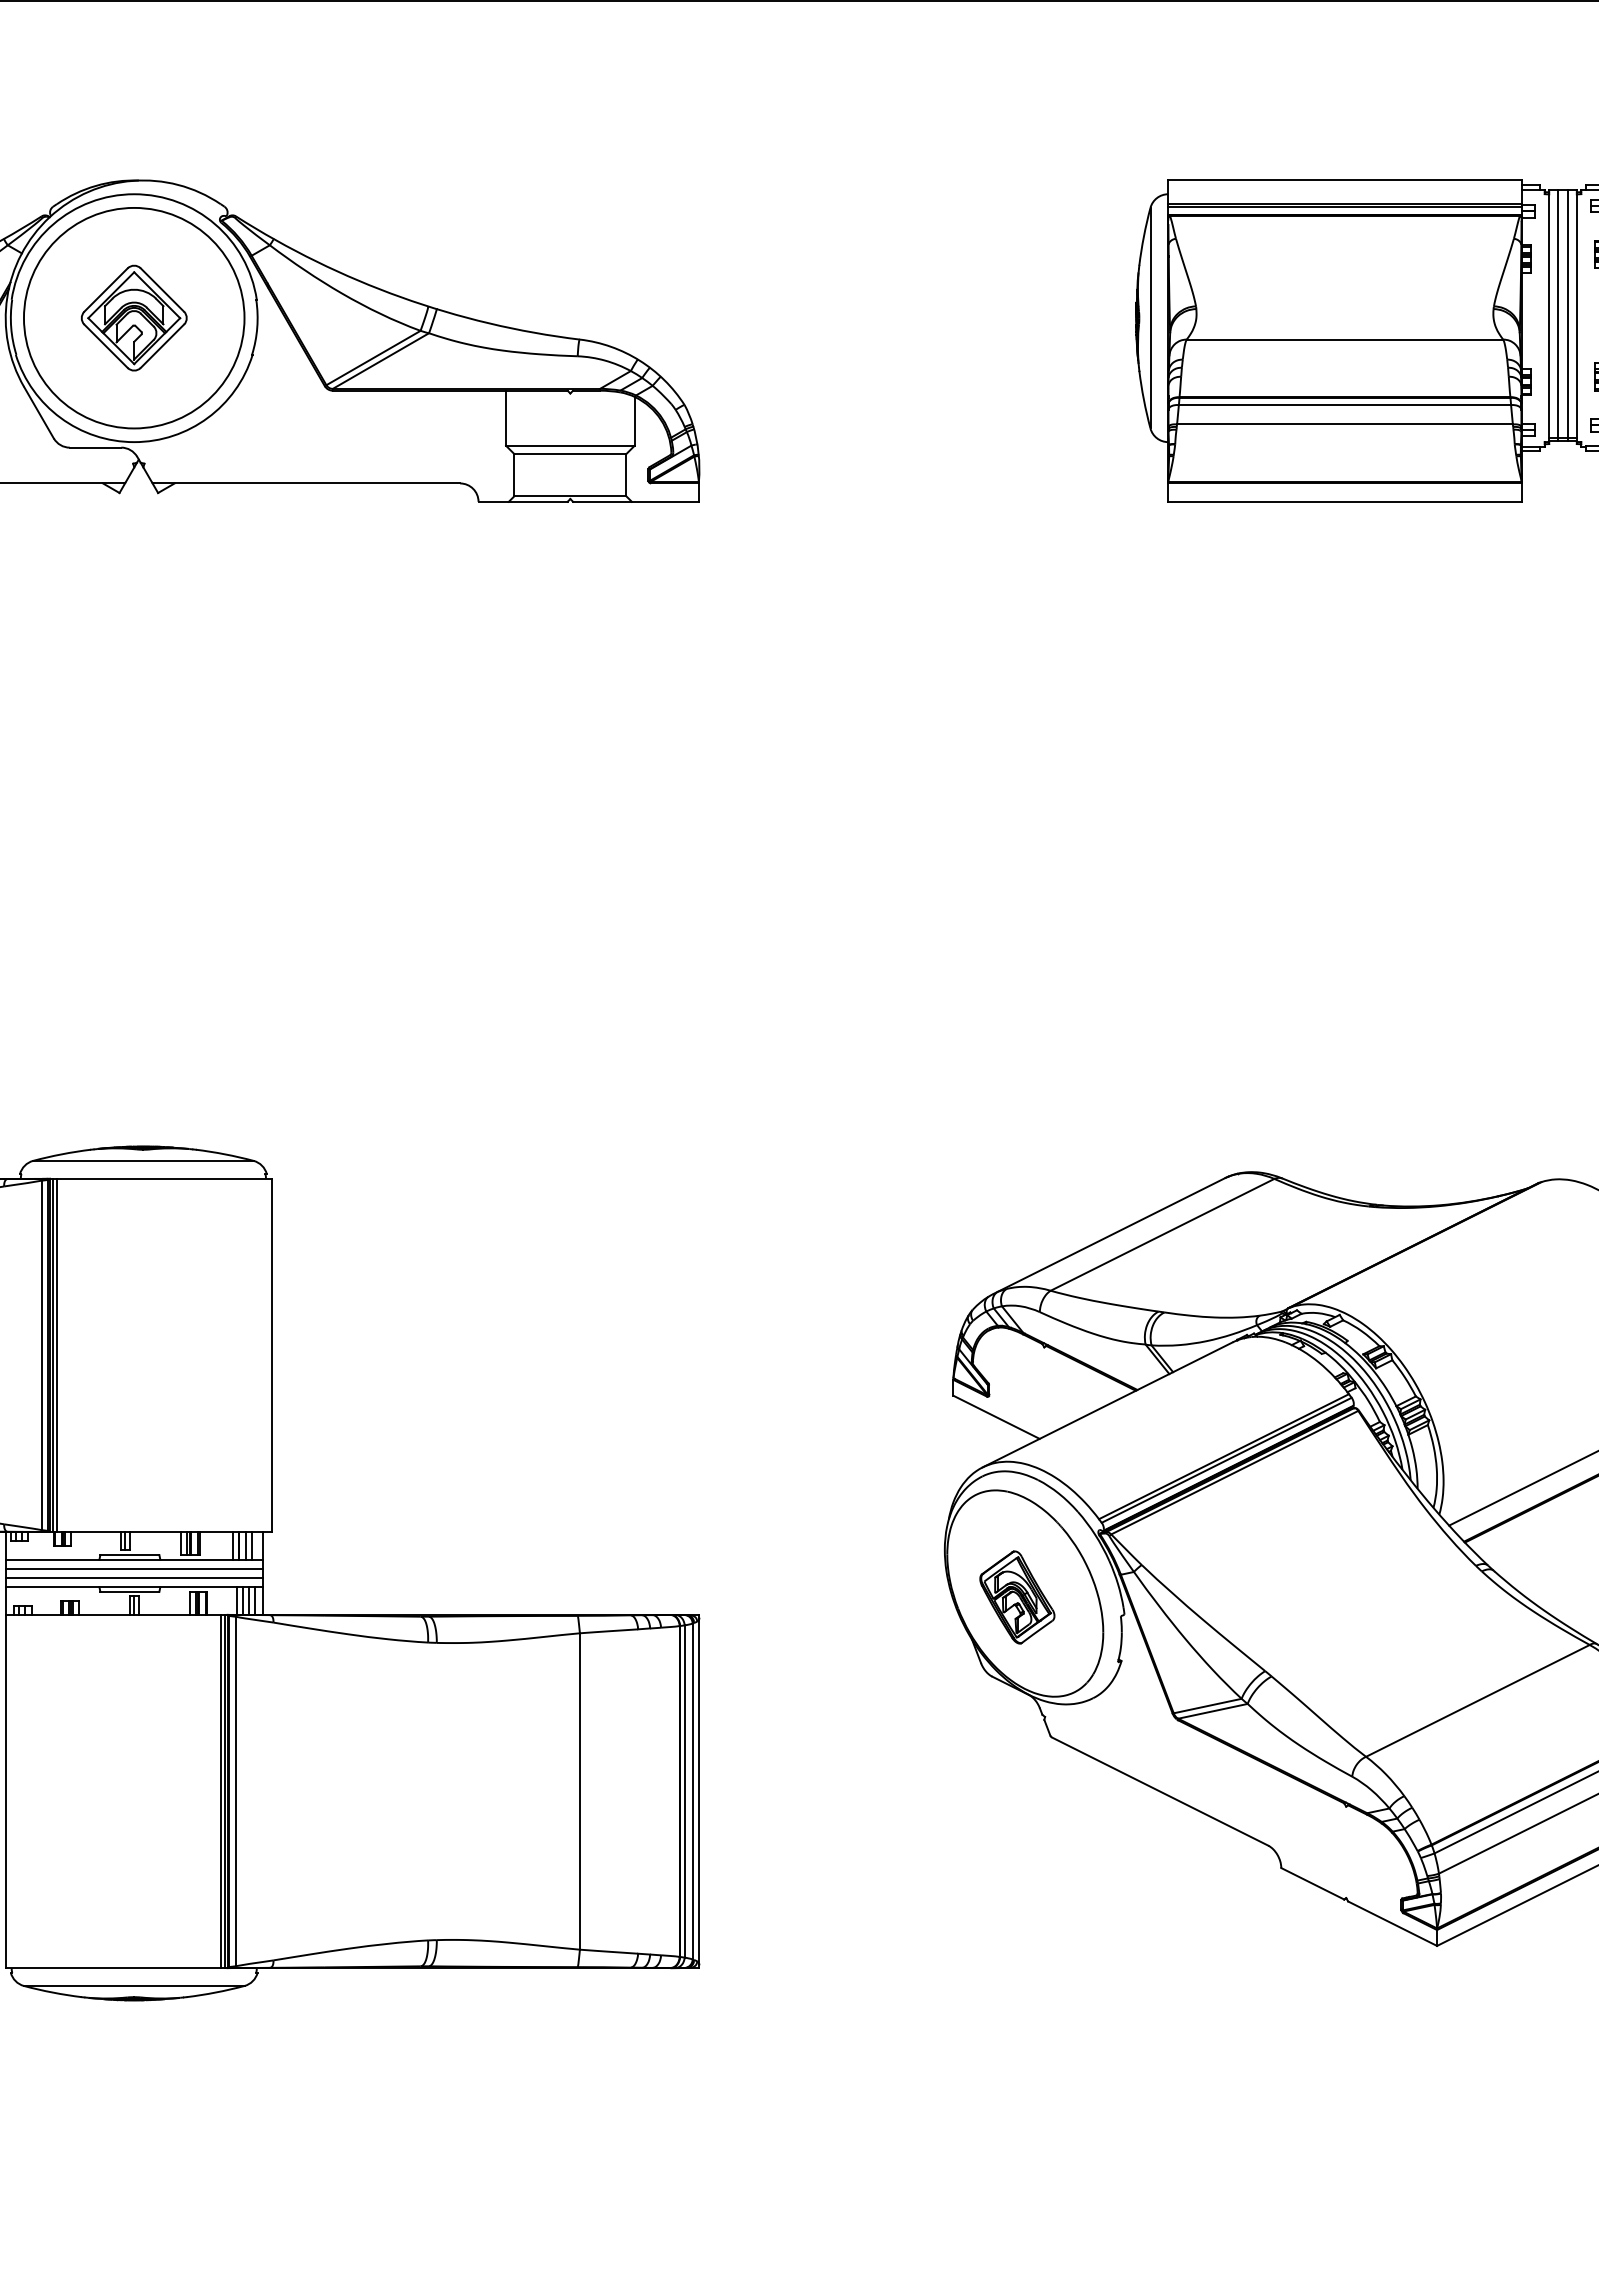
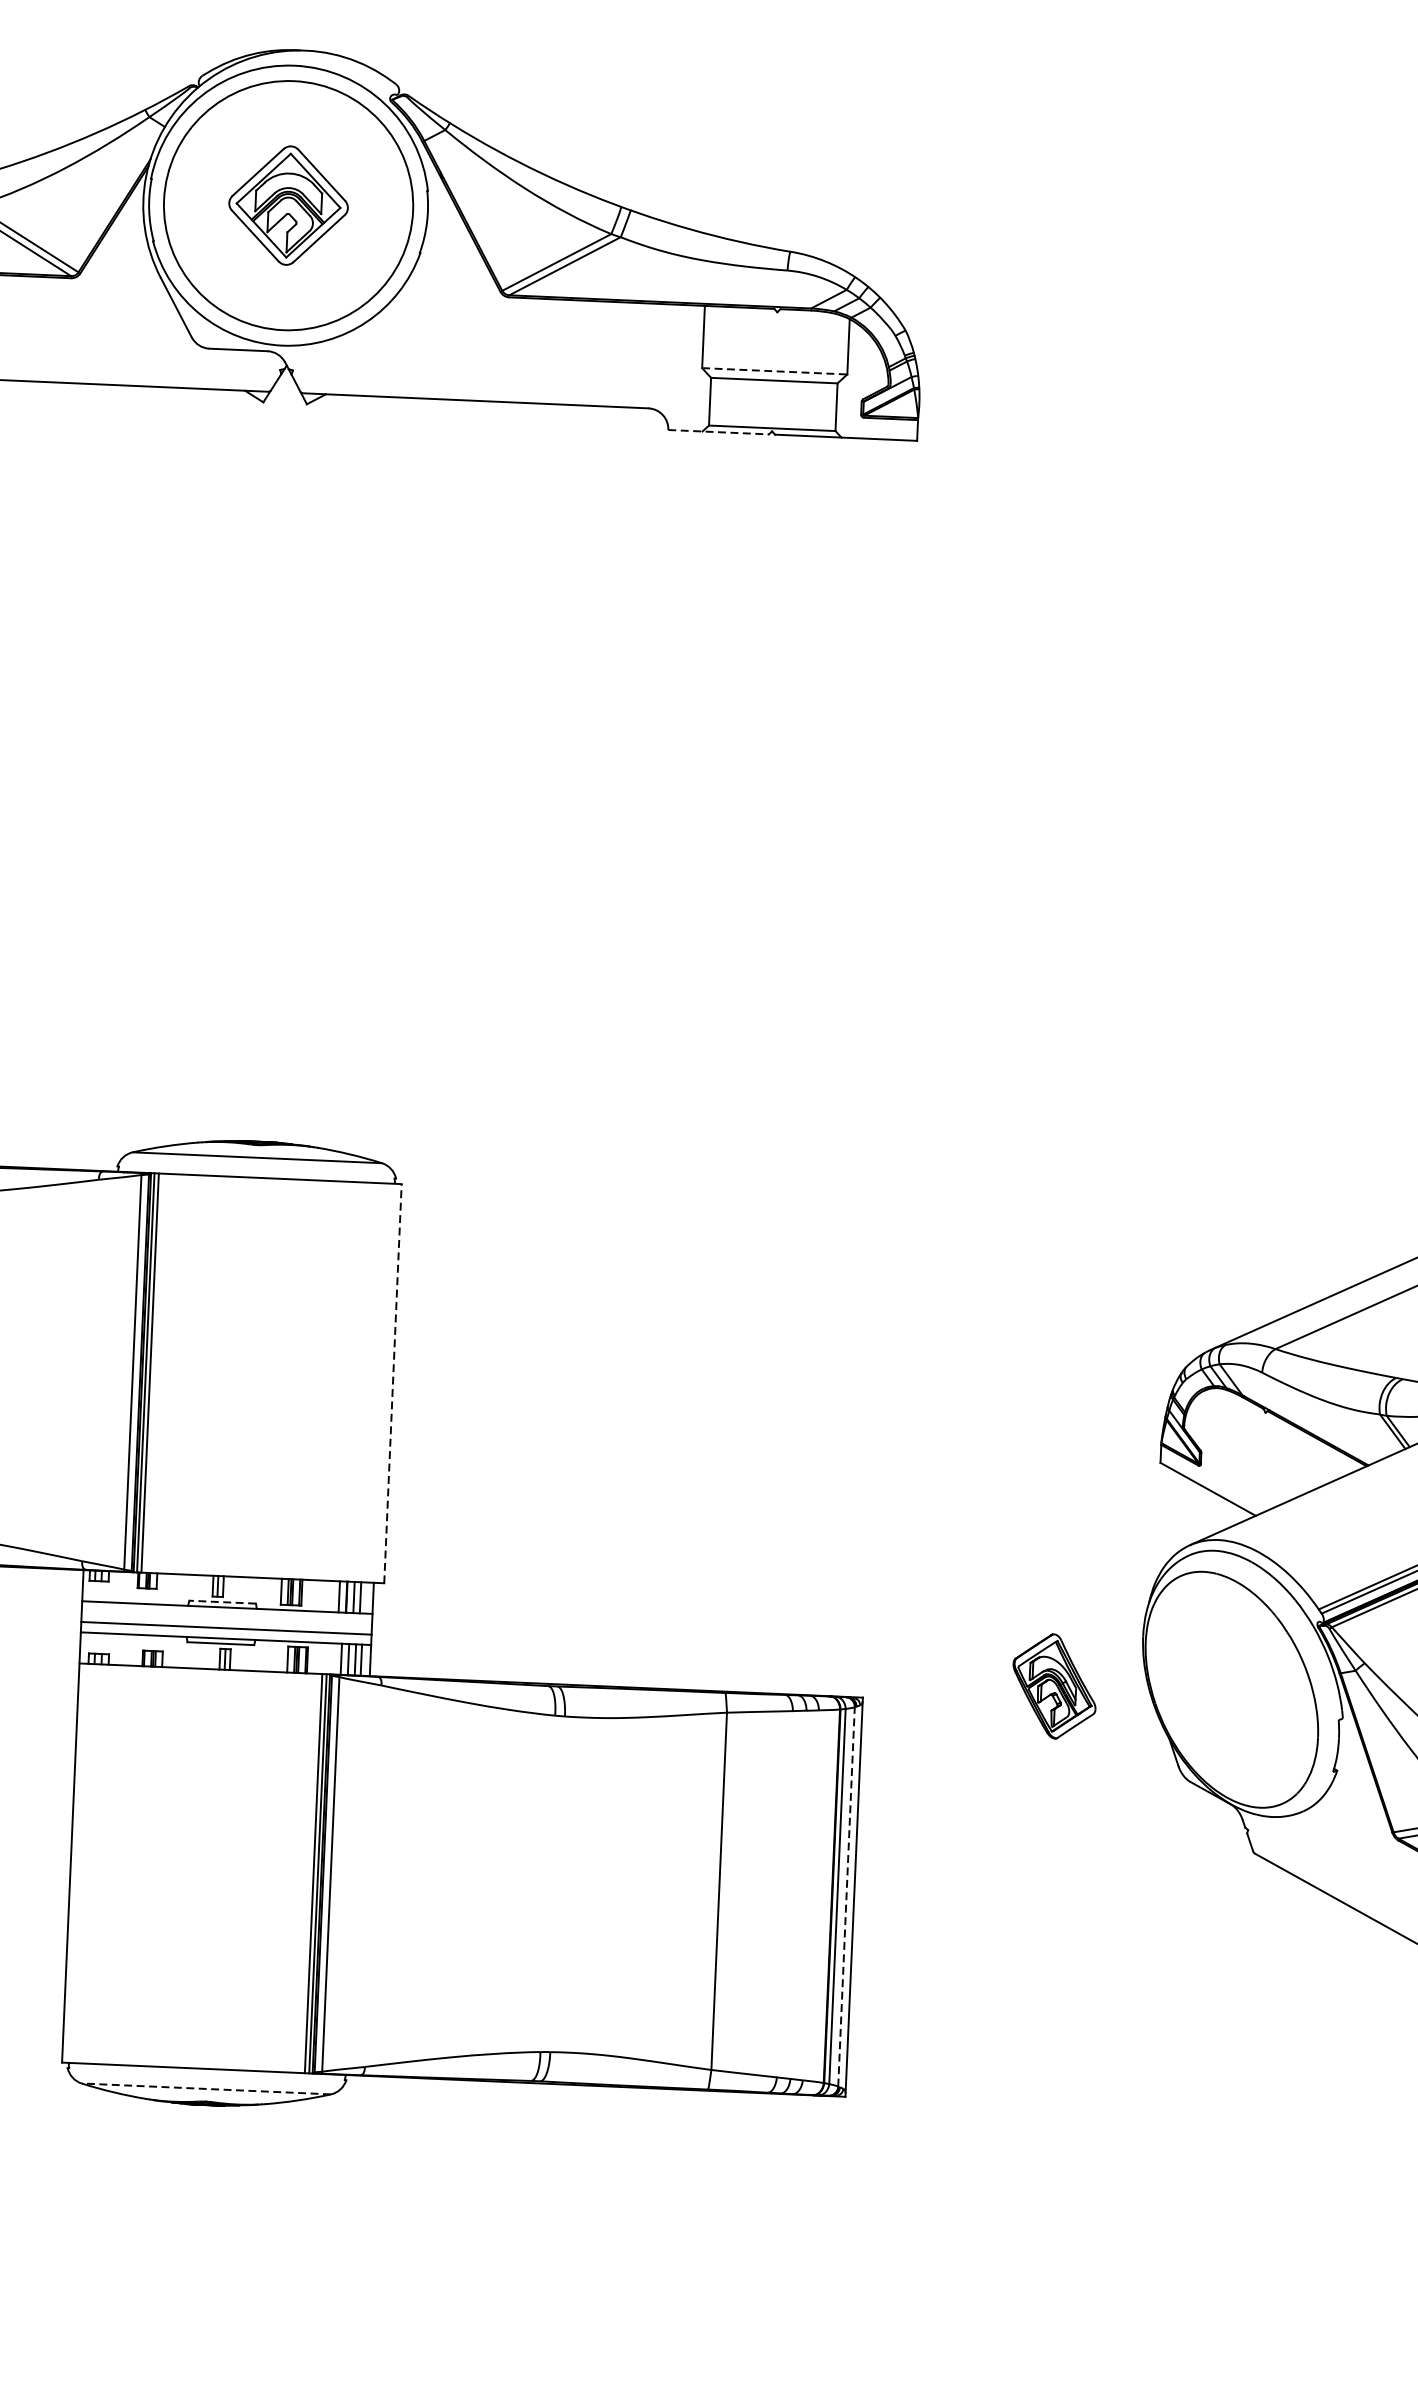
line: (570, 445) -> (774, 370), solid -> dashed
line: (523, 501) -> (719, 431), solid -> dashed
line: (271, 1355) -> (392, 1383), solid -> dashed
line: (129, 1555) -> (222, 1602), solid -> dashed
line: (133, 1568) -> (226, 1617), removed
part: (1017, 1597) -> (1054, 1686), moved
line: (692, 1791) -> (846, 1896), solid -> dashed
line: (133, 1985) -> (205, 2088), solid -> dashed

